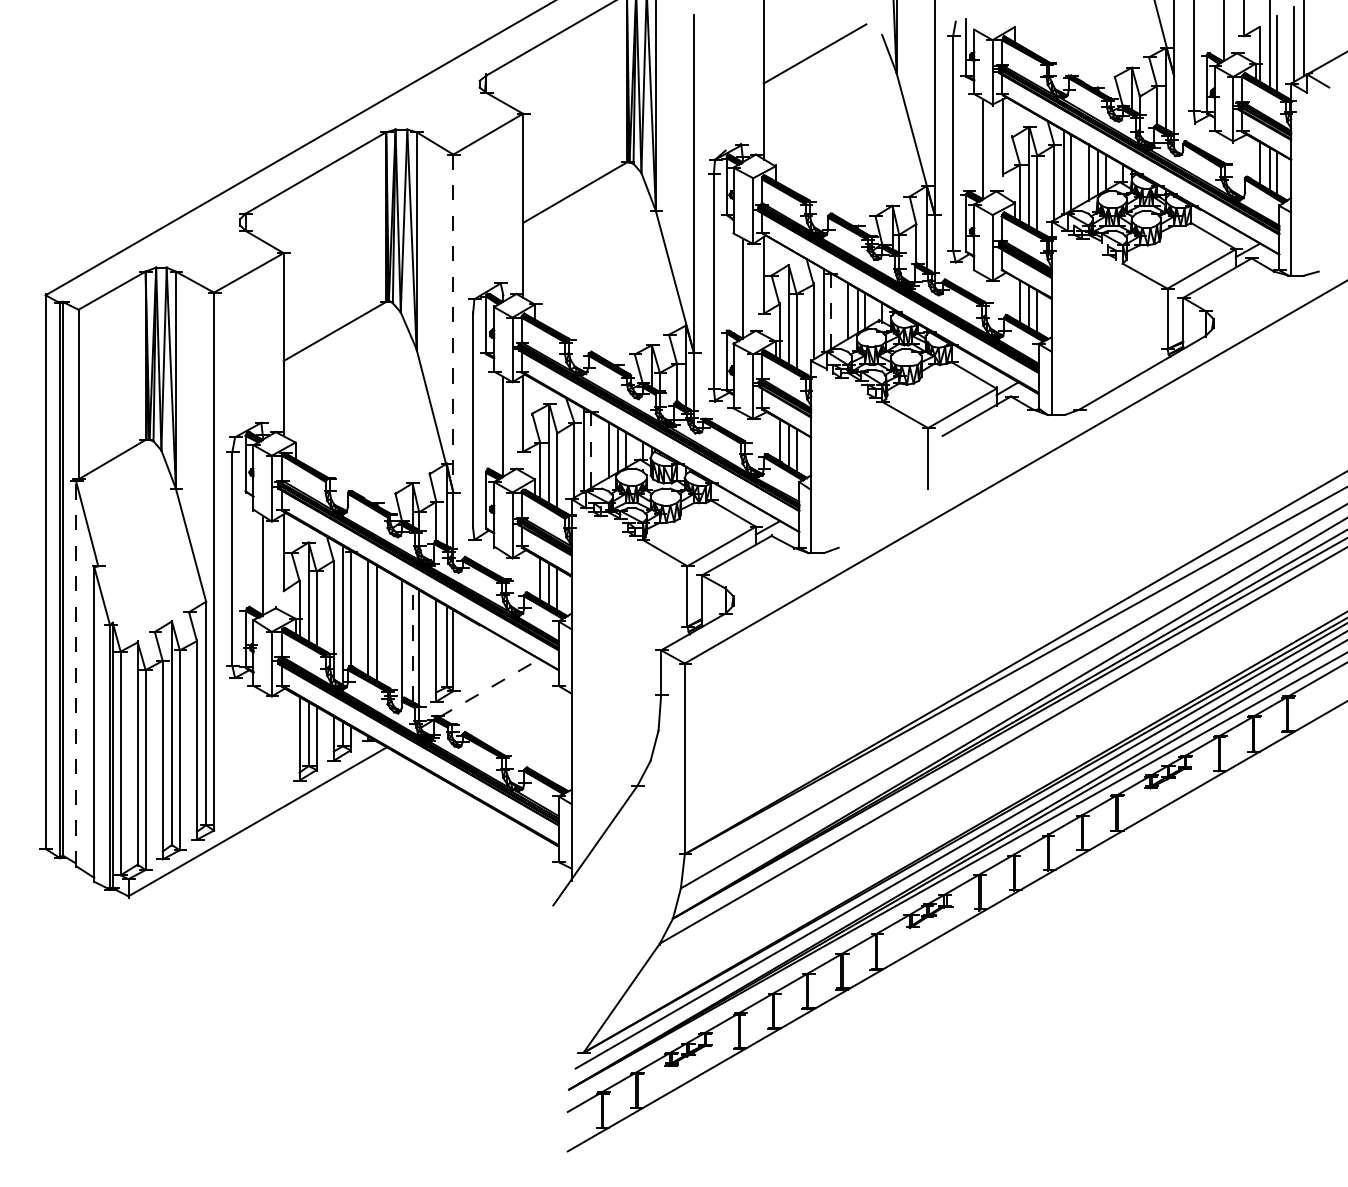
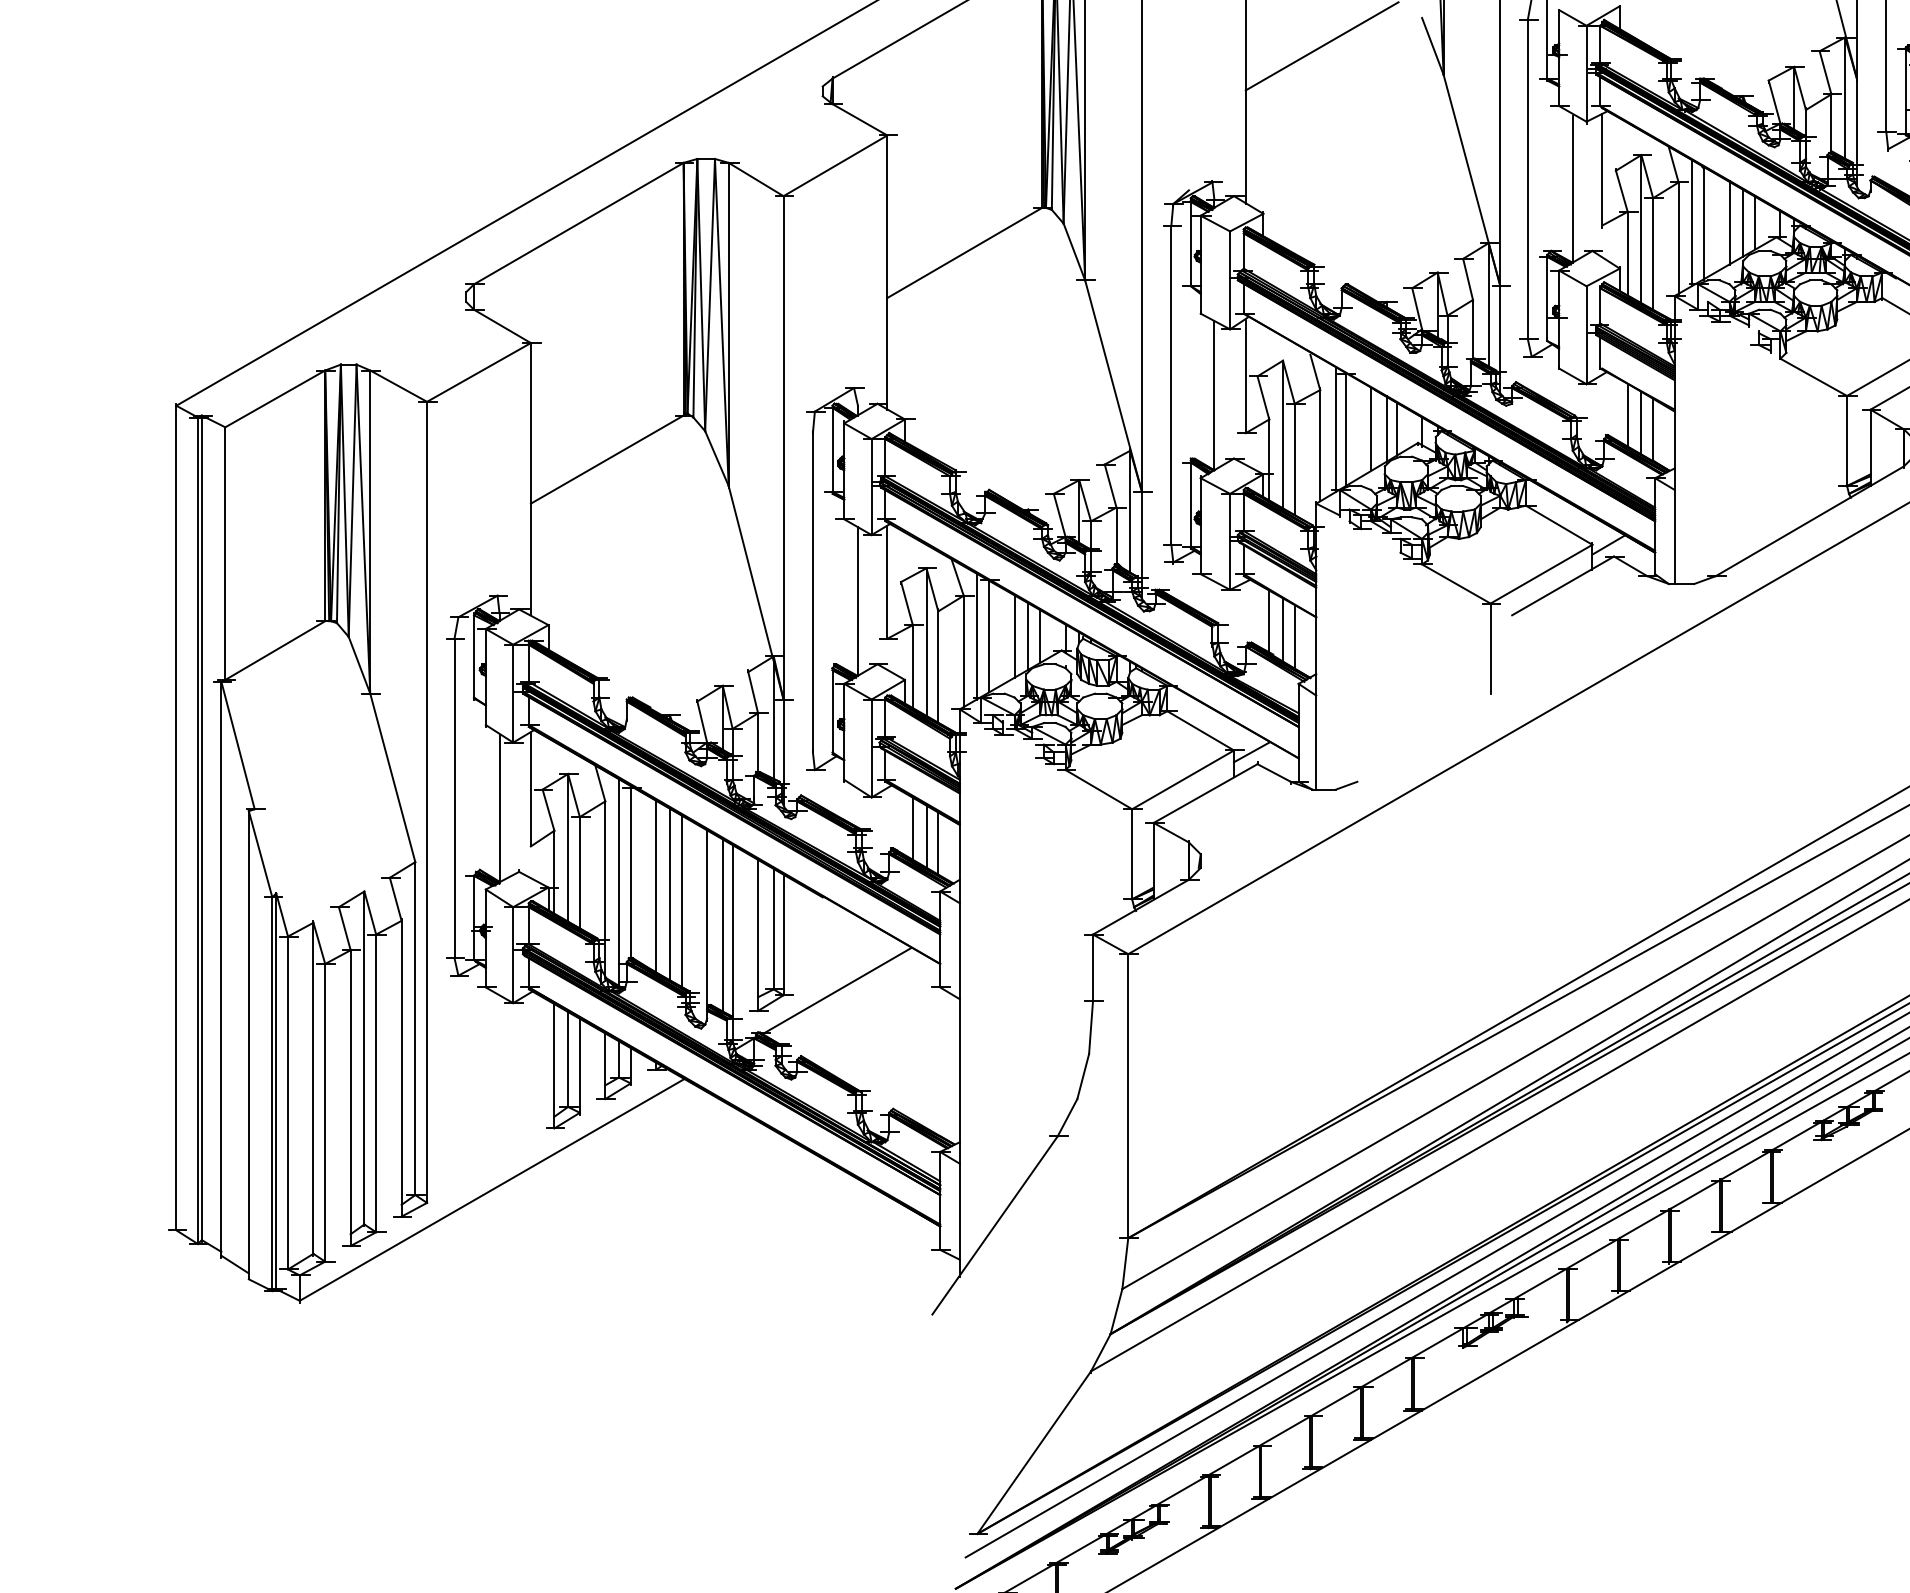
line: (830, 311) -> (1345, 429), dashed -> solid
line: (453, 323) -> (783, 447), dashed -> solid
line: (591, 449) -> (989, 635), dashed -> solid
line: (384, 628) -> (680, 902), added
line: (412, 643) -> (722, 924), dashed -> solid
line: (75, 673) -> (220, 969), dashed -> solid
line: (488, 688) -> (835, 991), dashed -> solid

